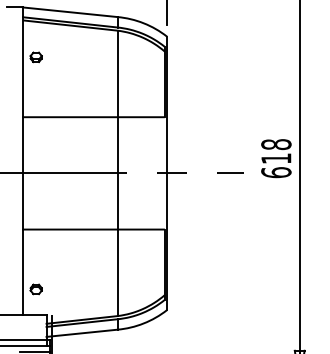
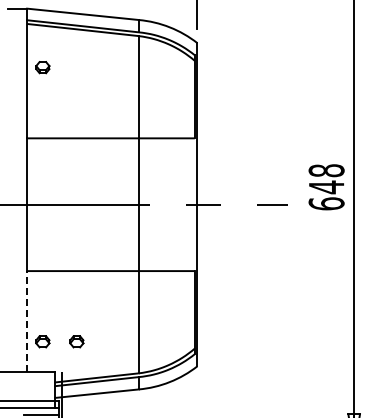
text: (276, 158) -> (326, 187), 618 -> 648
line: (23, 271) -> (27, 320), solid -> dashed
part: (64, 289) -> (76, 341), added

